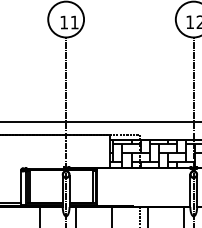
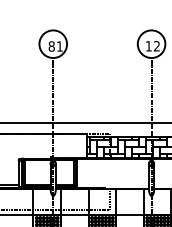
text: (63, 22) -> (51, 46), 11 -> 81

